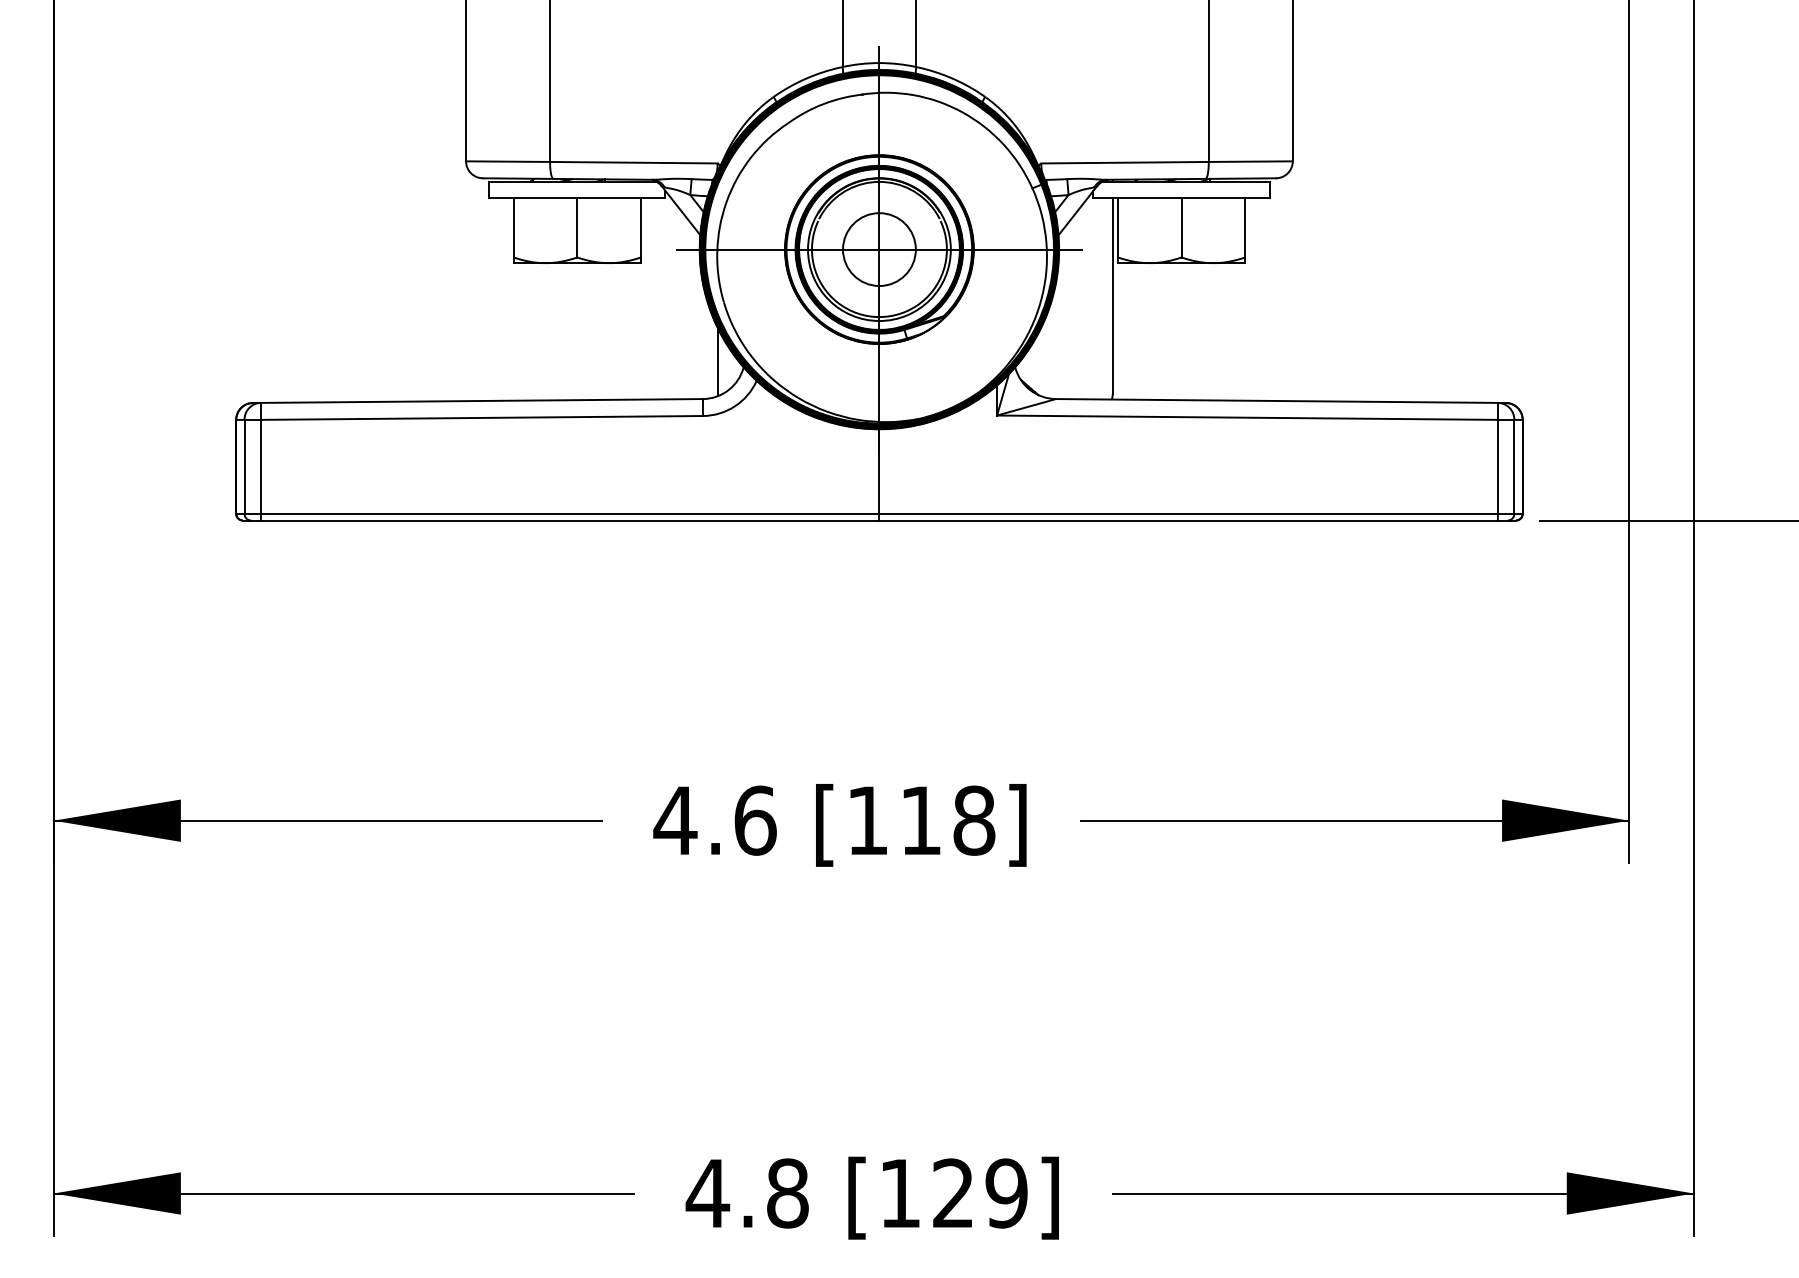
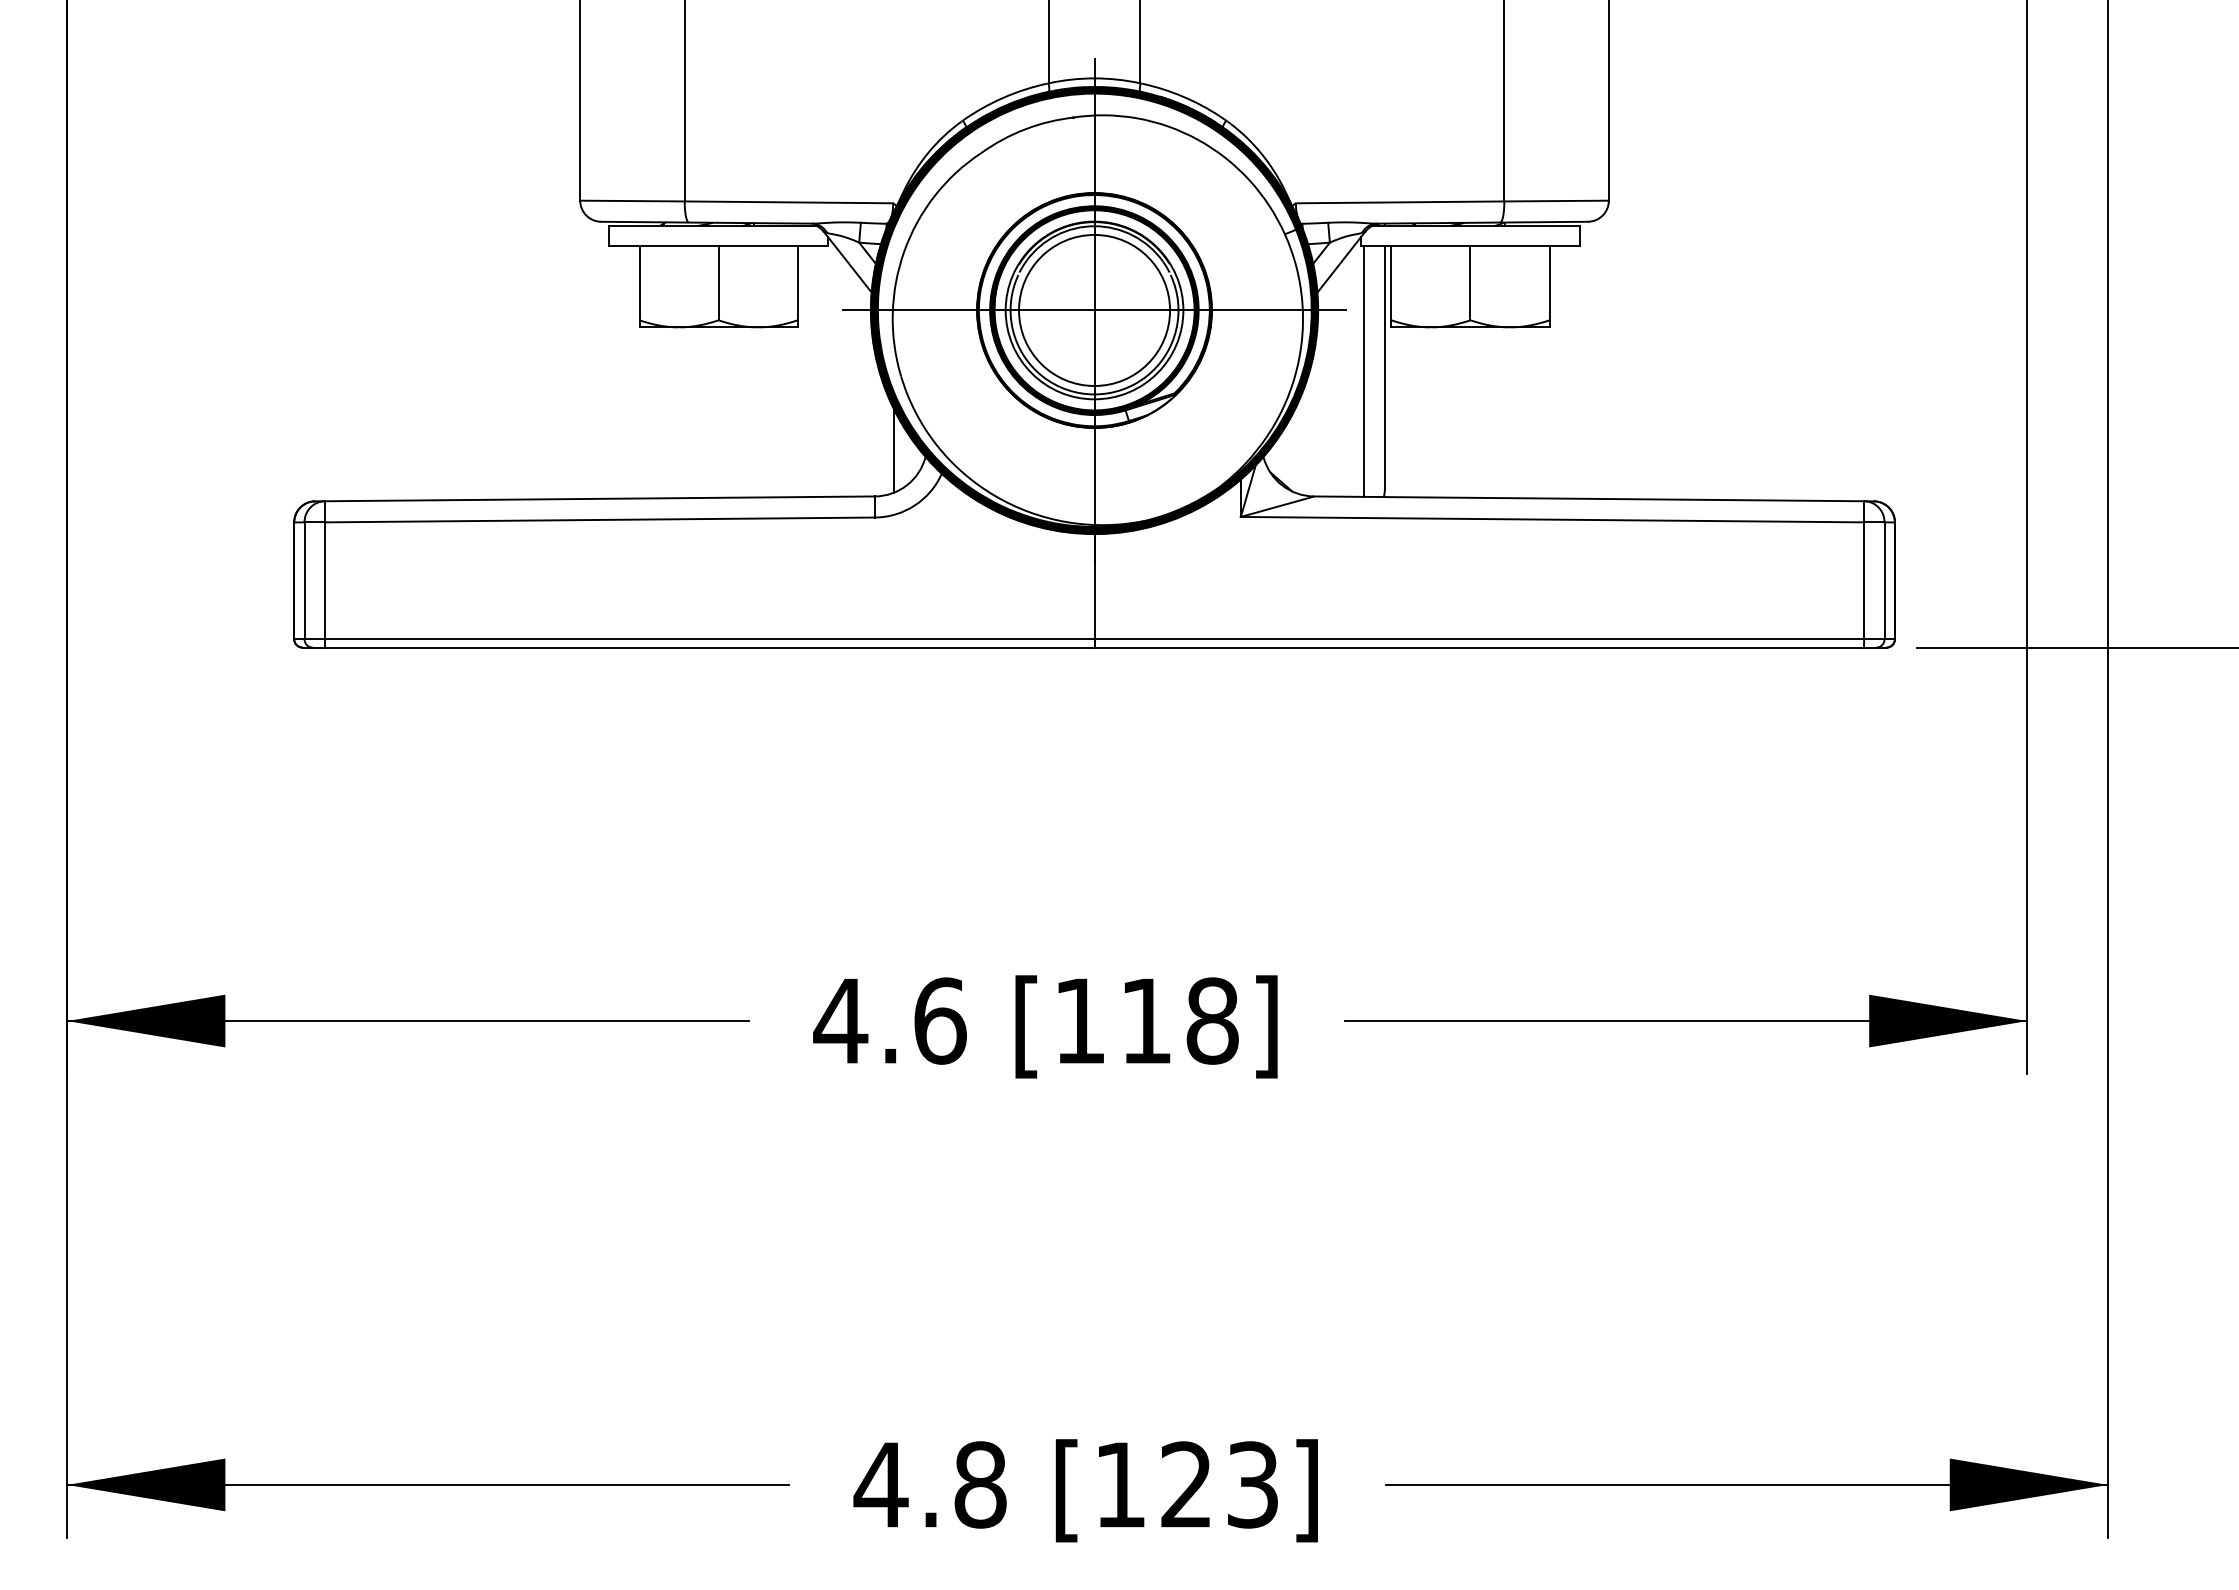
circle: (879, 249) -> (1094, 310), size x1.67
line: (1096, 298) -> (1364, 371), added
text: (1006, 1193) -> (1252, 1484), [129] -> [123]

